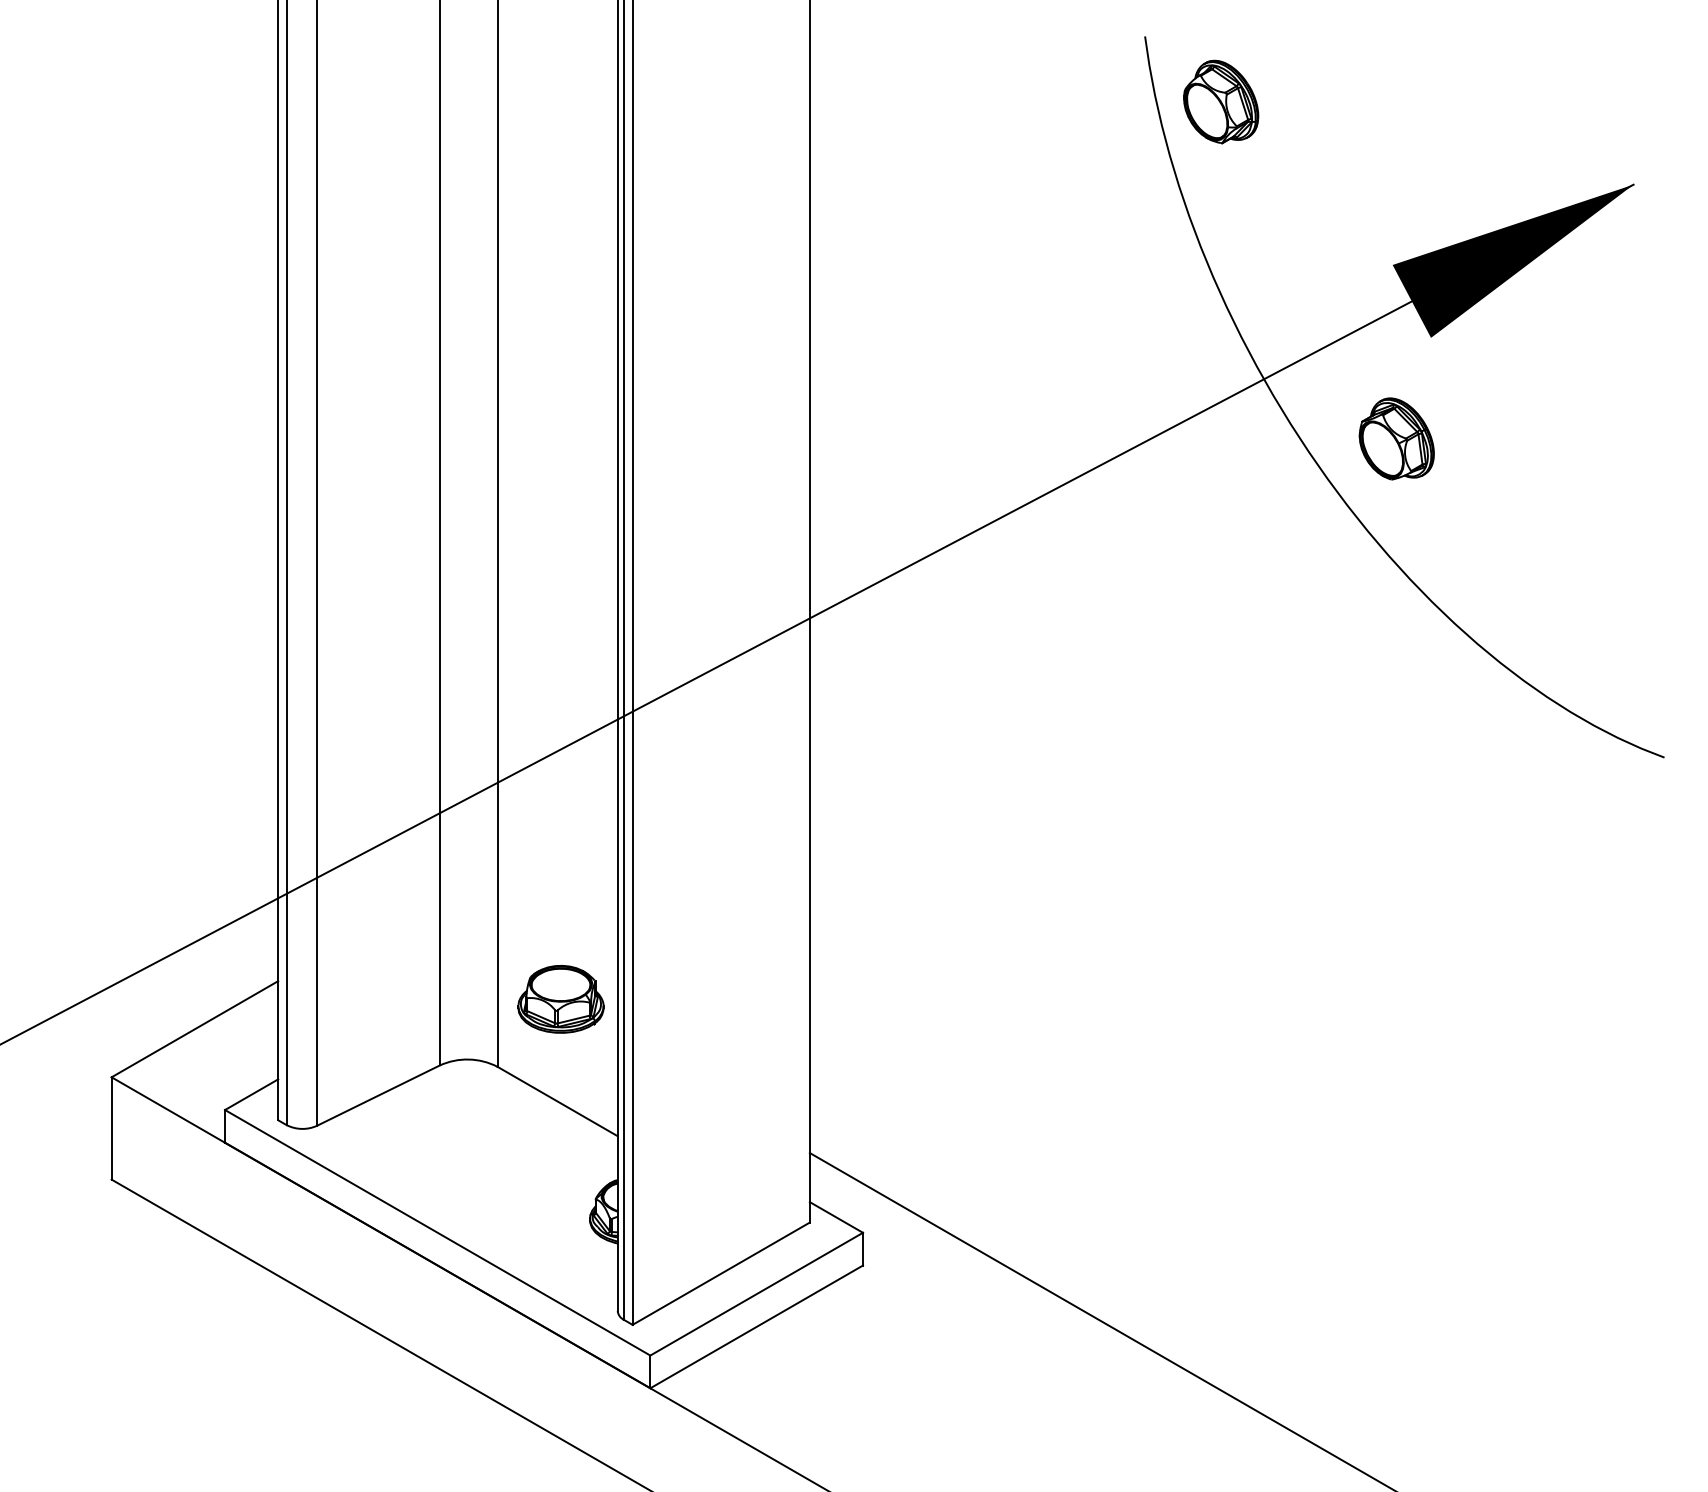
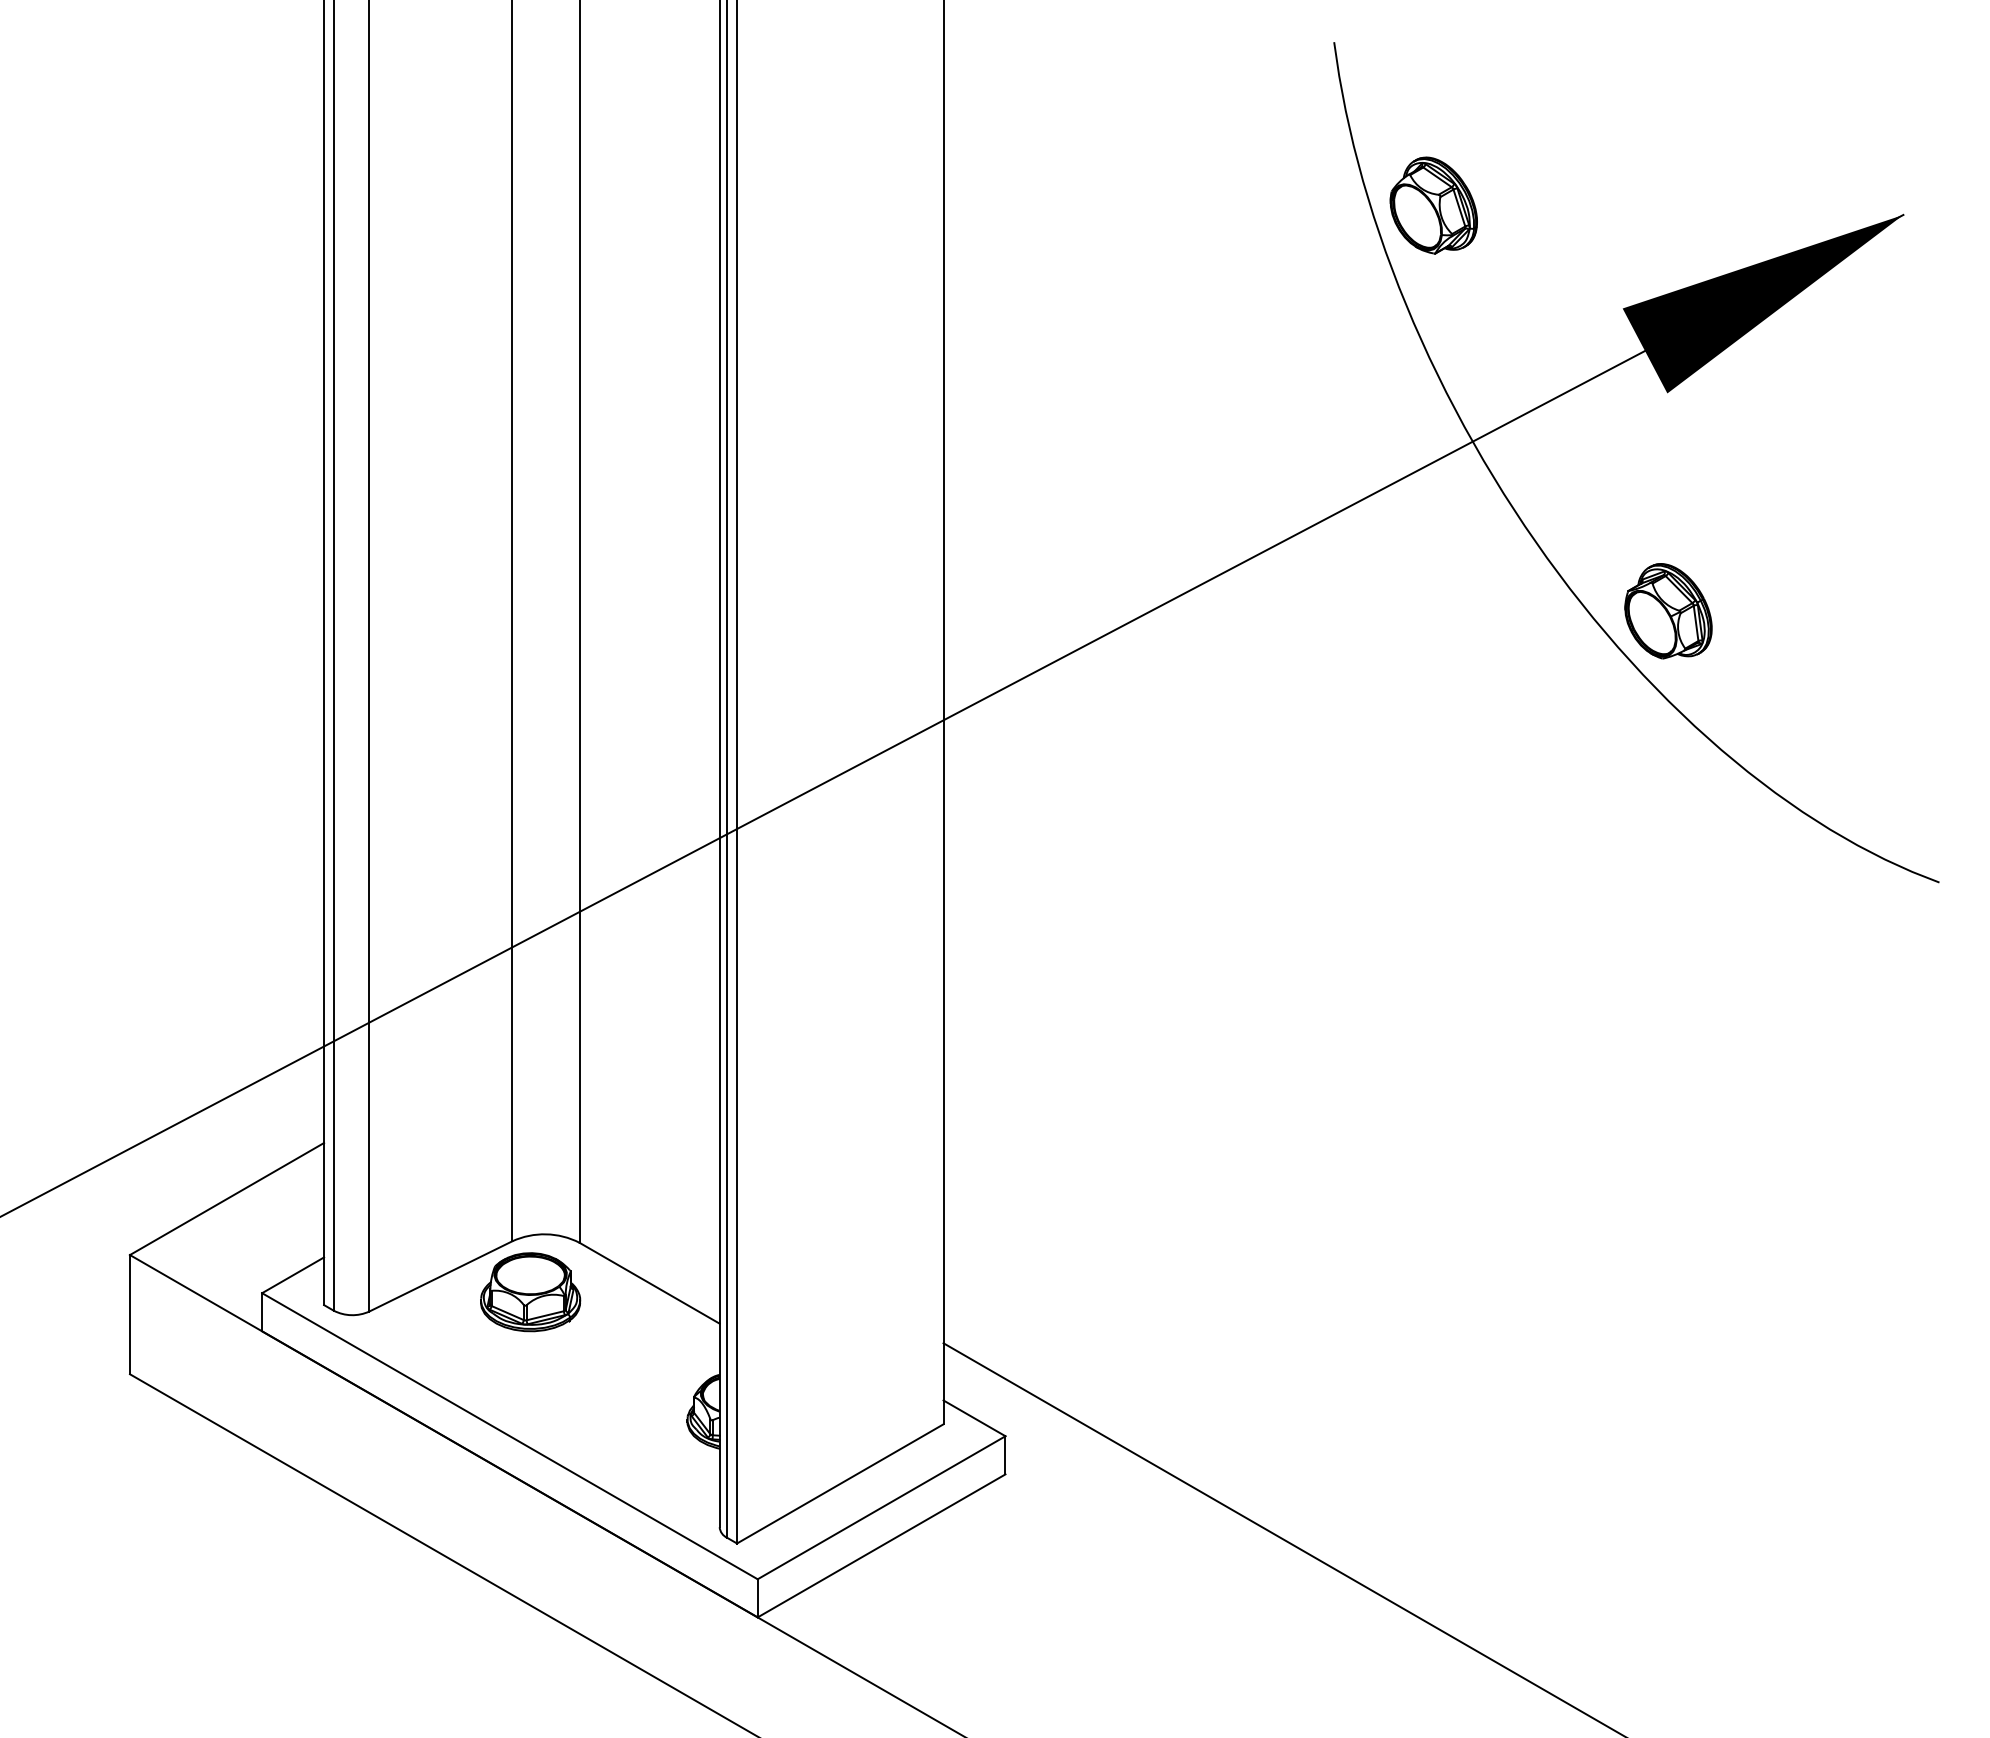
part: (1220, 101) -> (1433, 205), moved
part: (1396, 439) -> (1668, 611), moved
part: (560, 999) -> (530, 1292), moved

